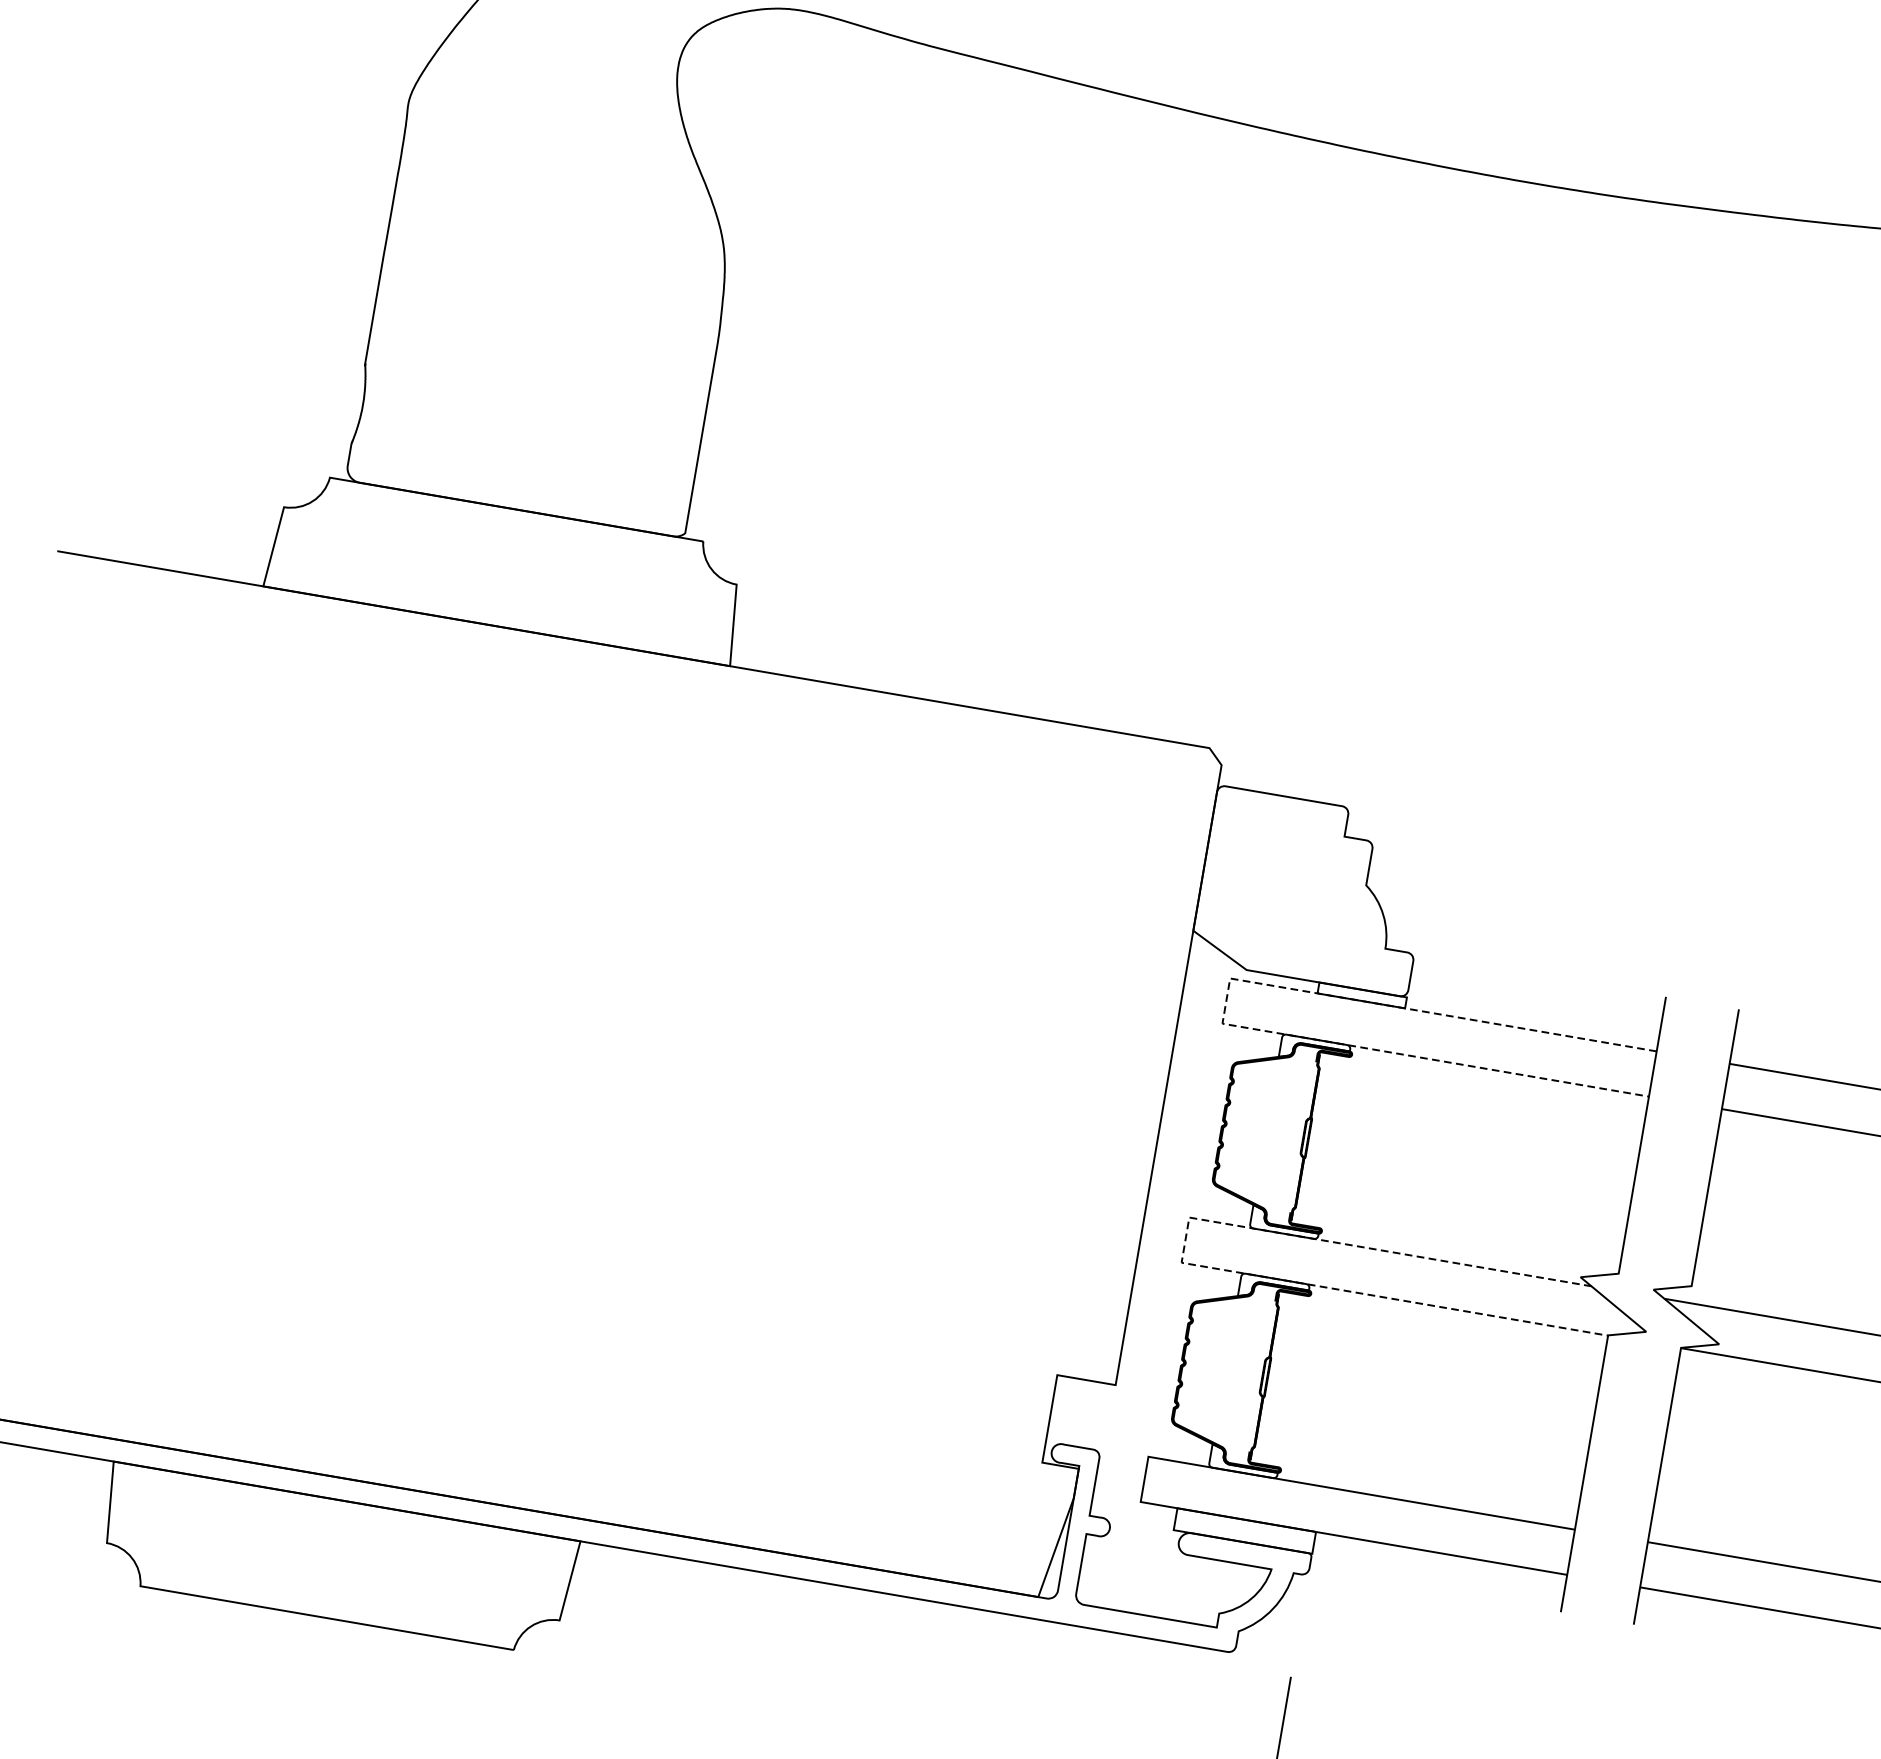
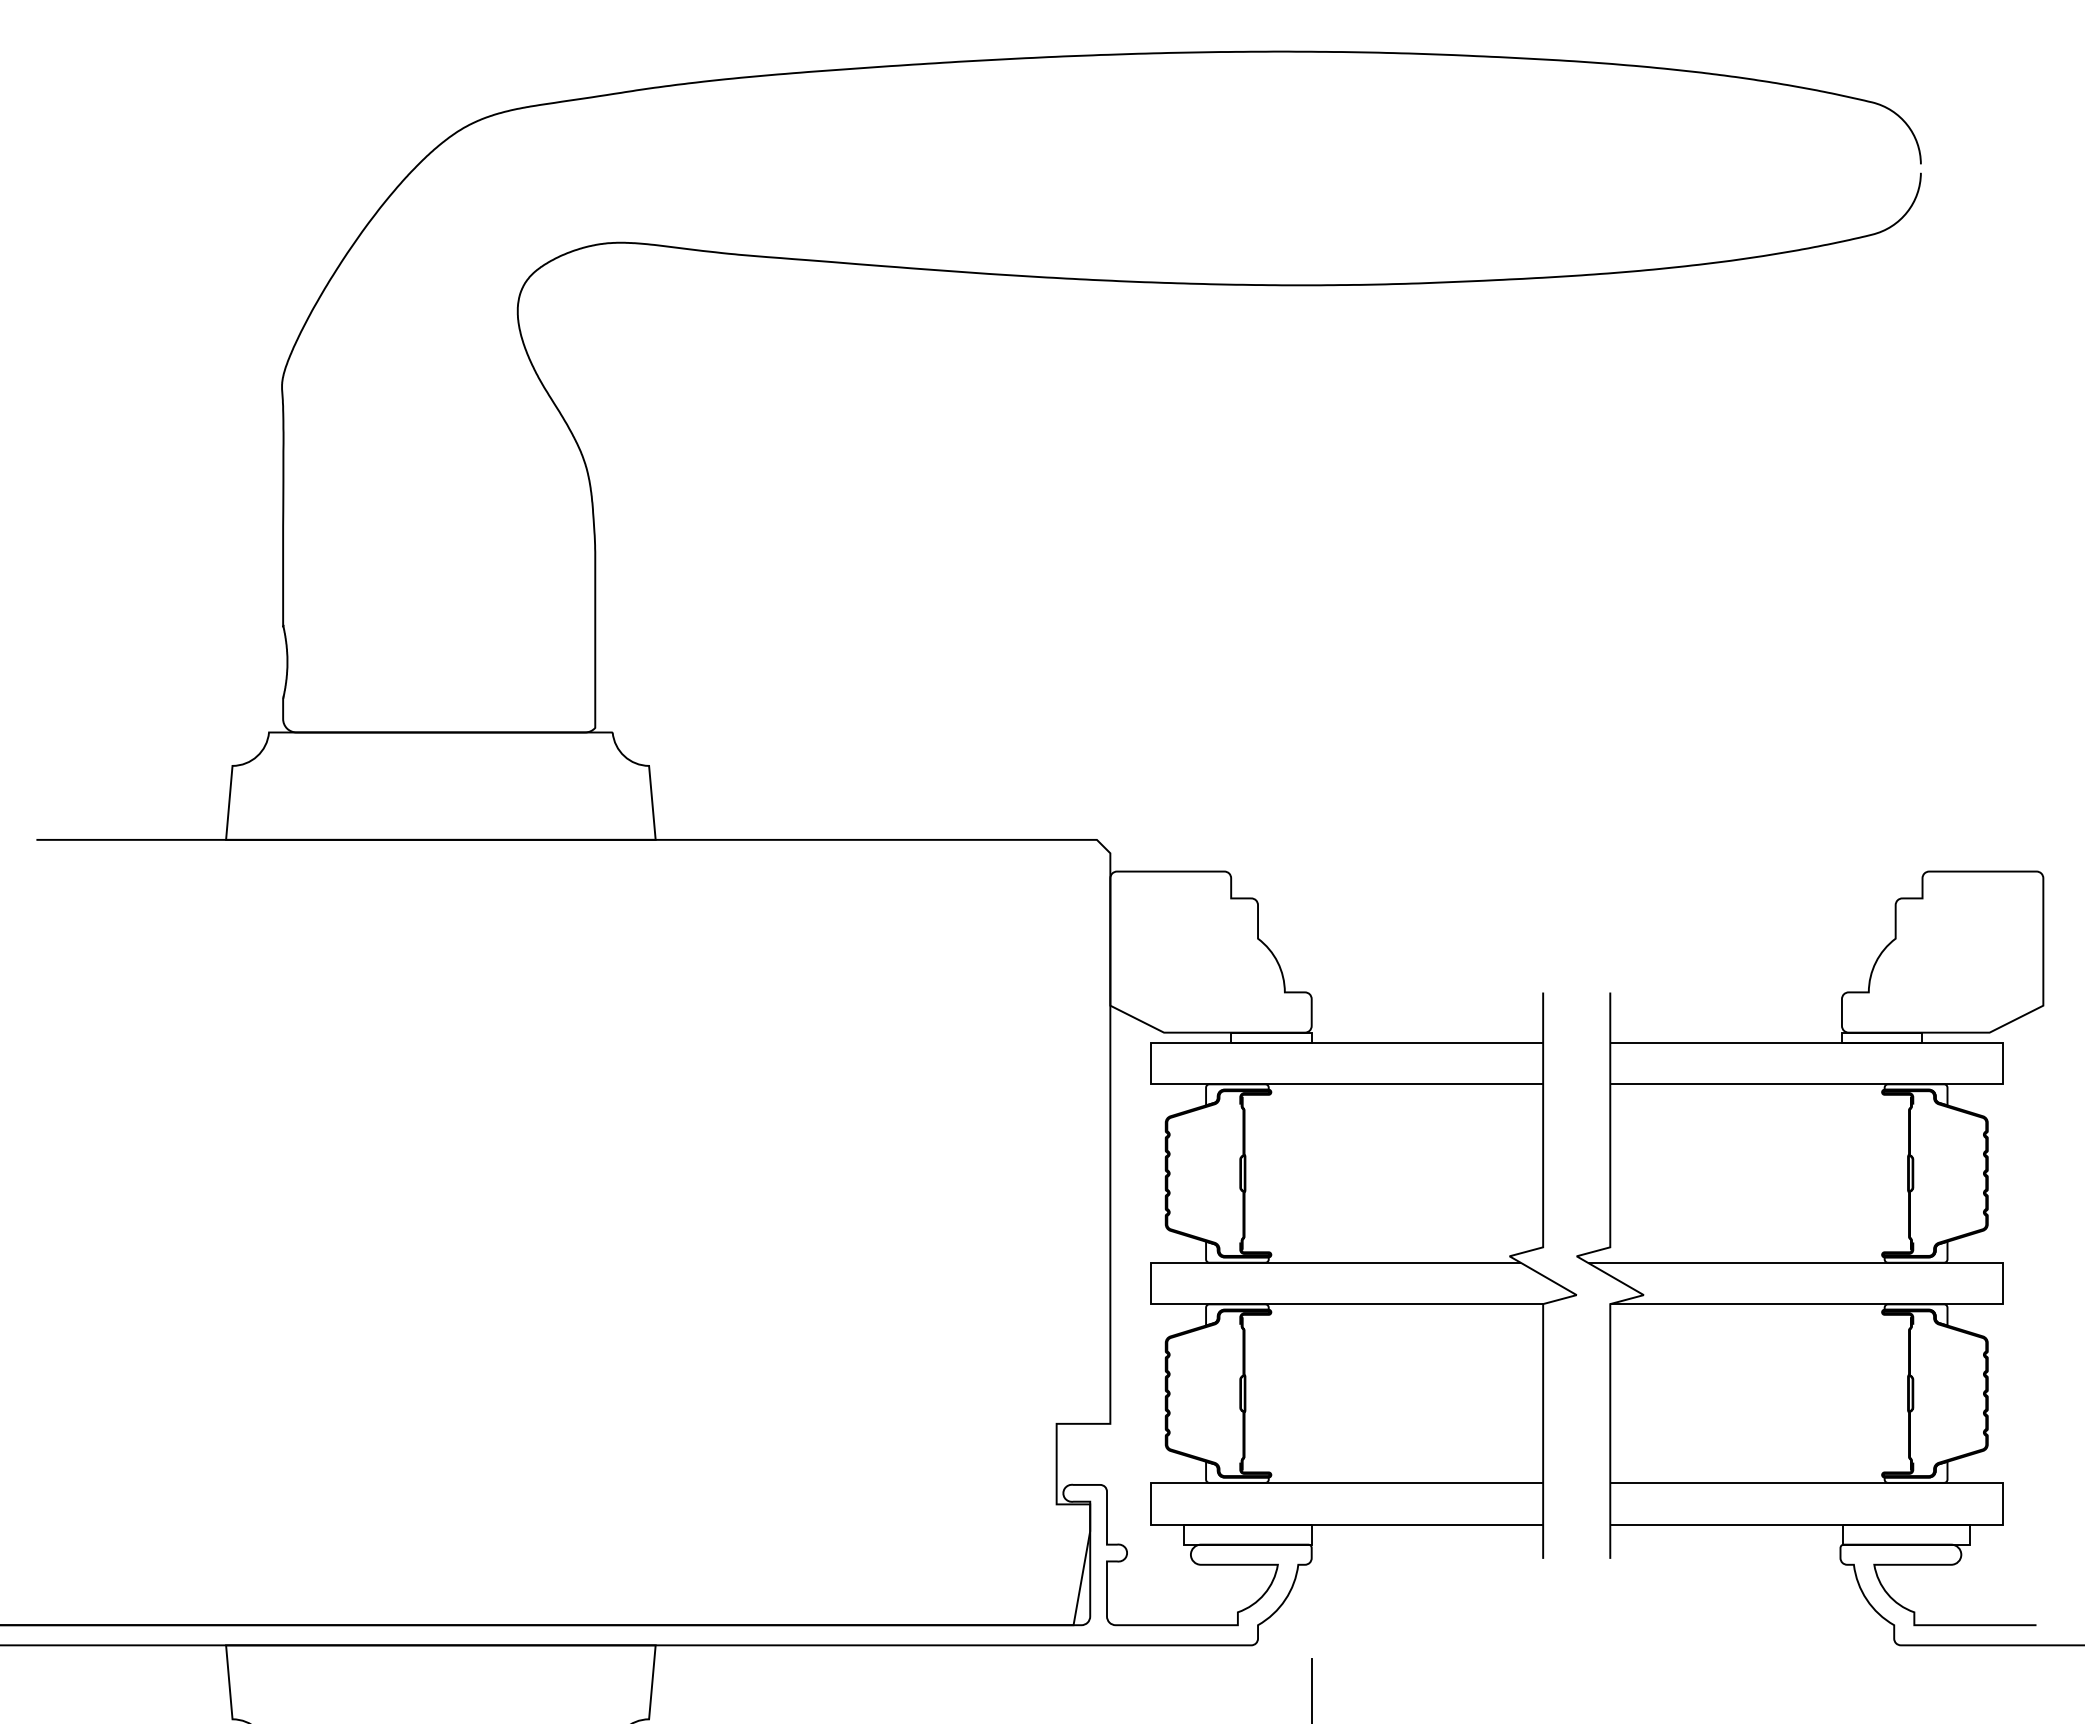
line: (1226, 1001) -> (1150, 1063), dashed -> solid
line: (1183, 1252) -> (1150, 1294), dashed -> solid

